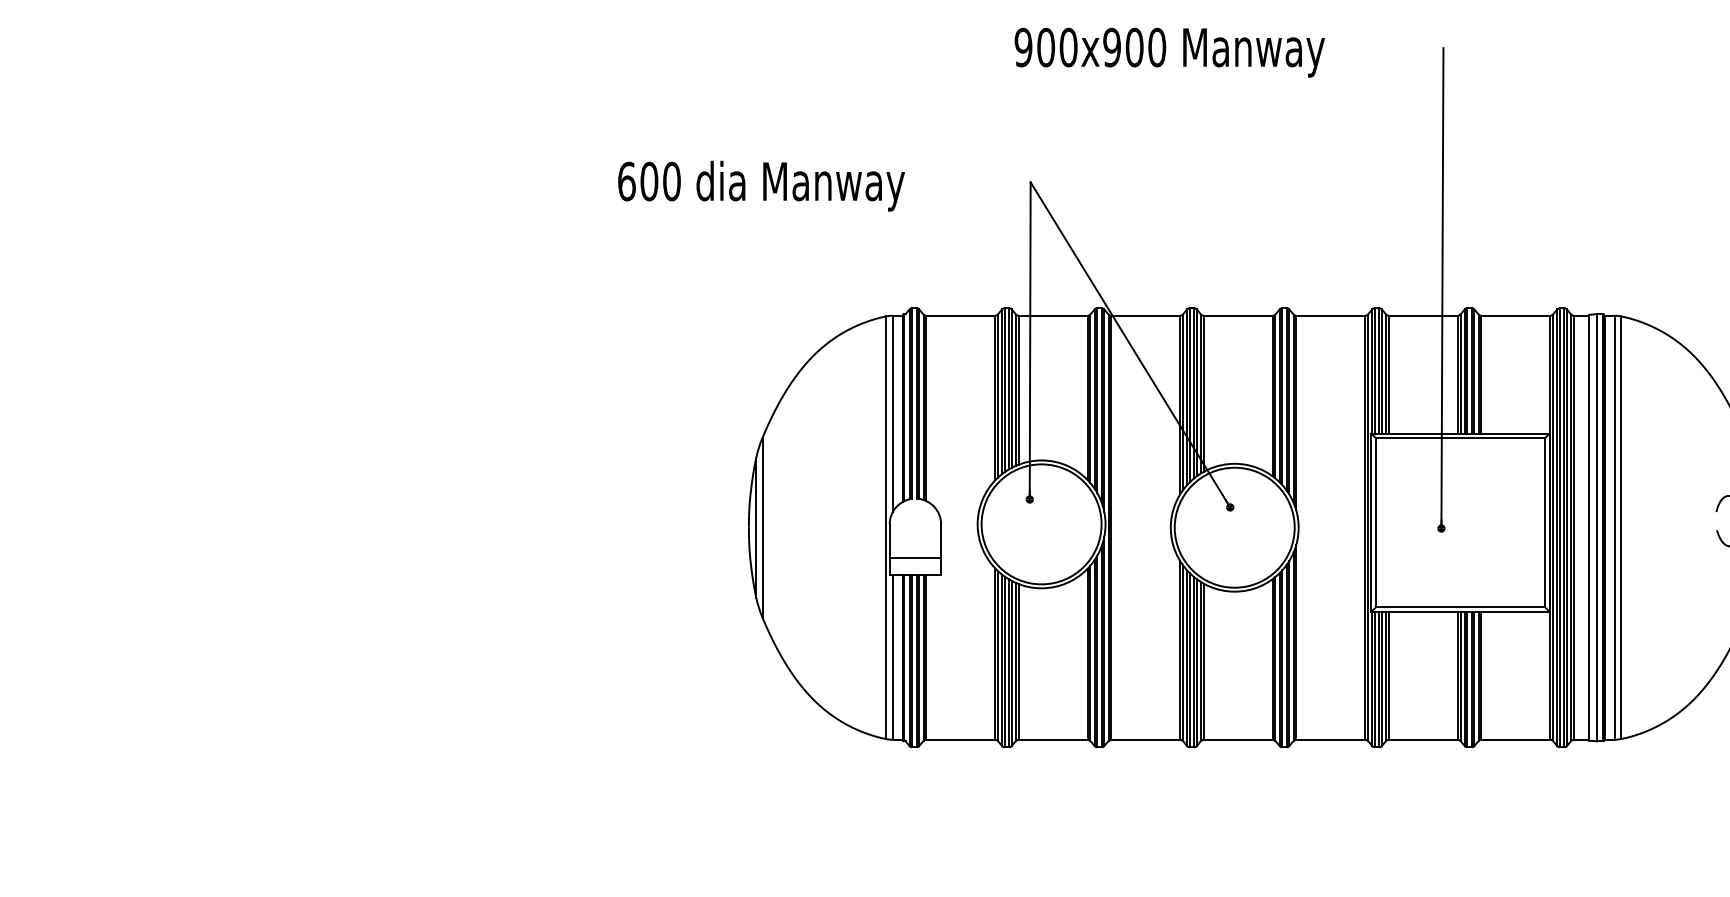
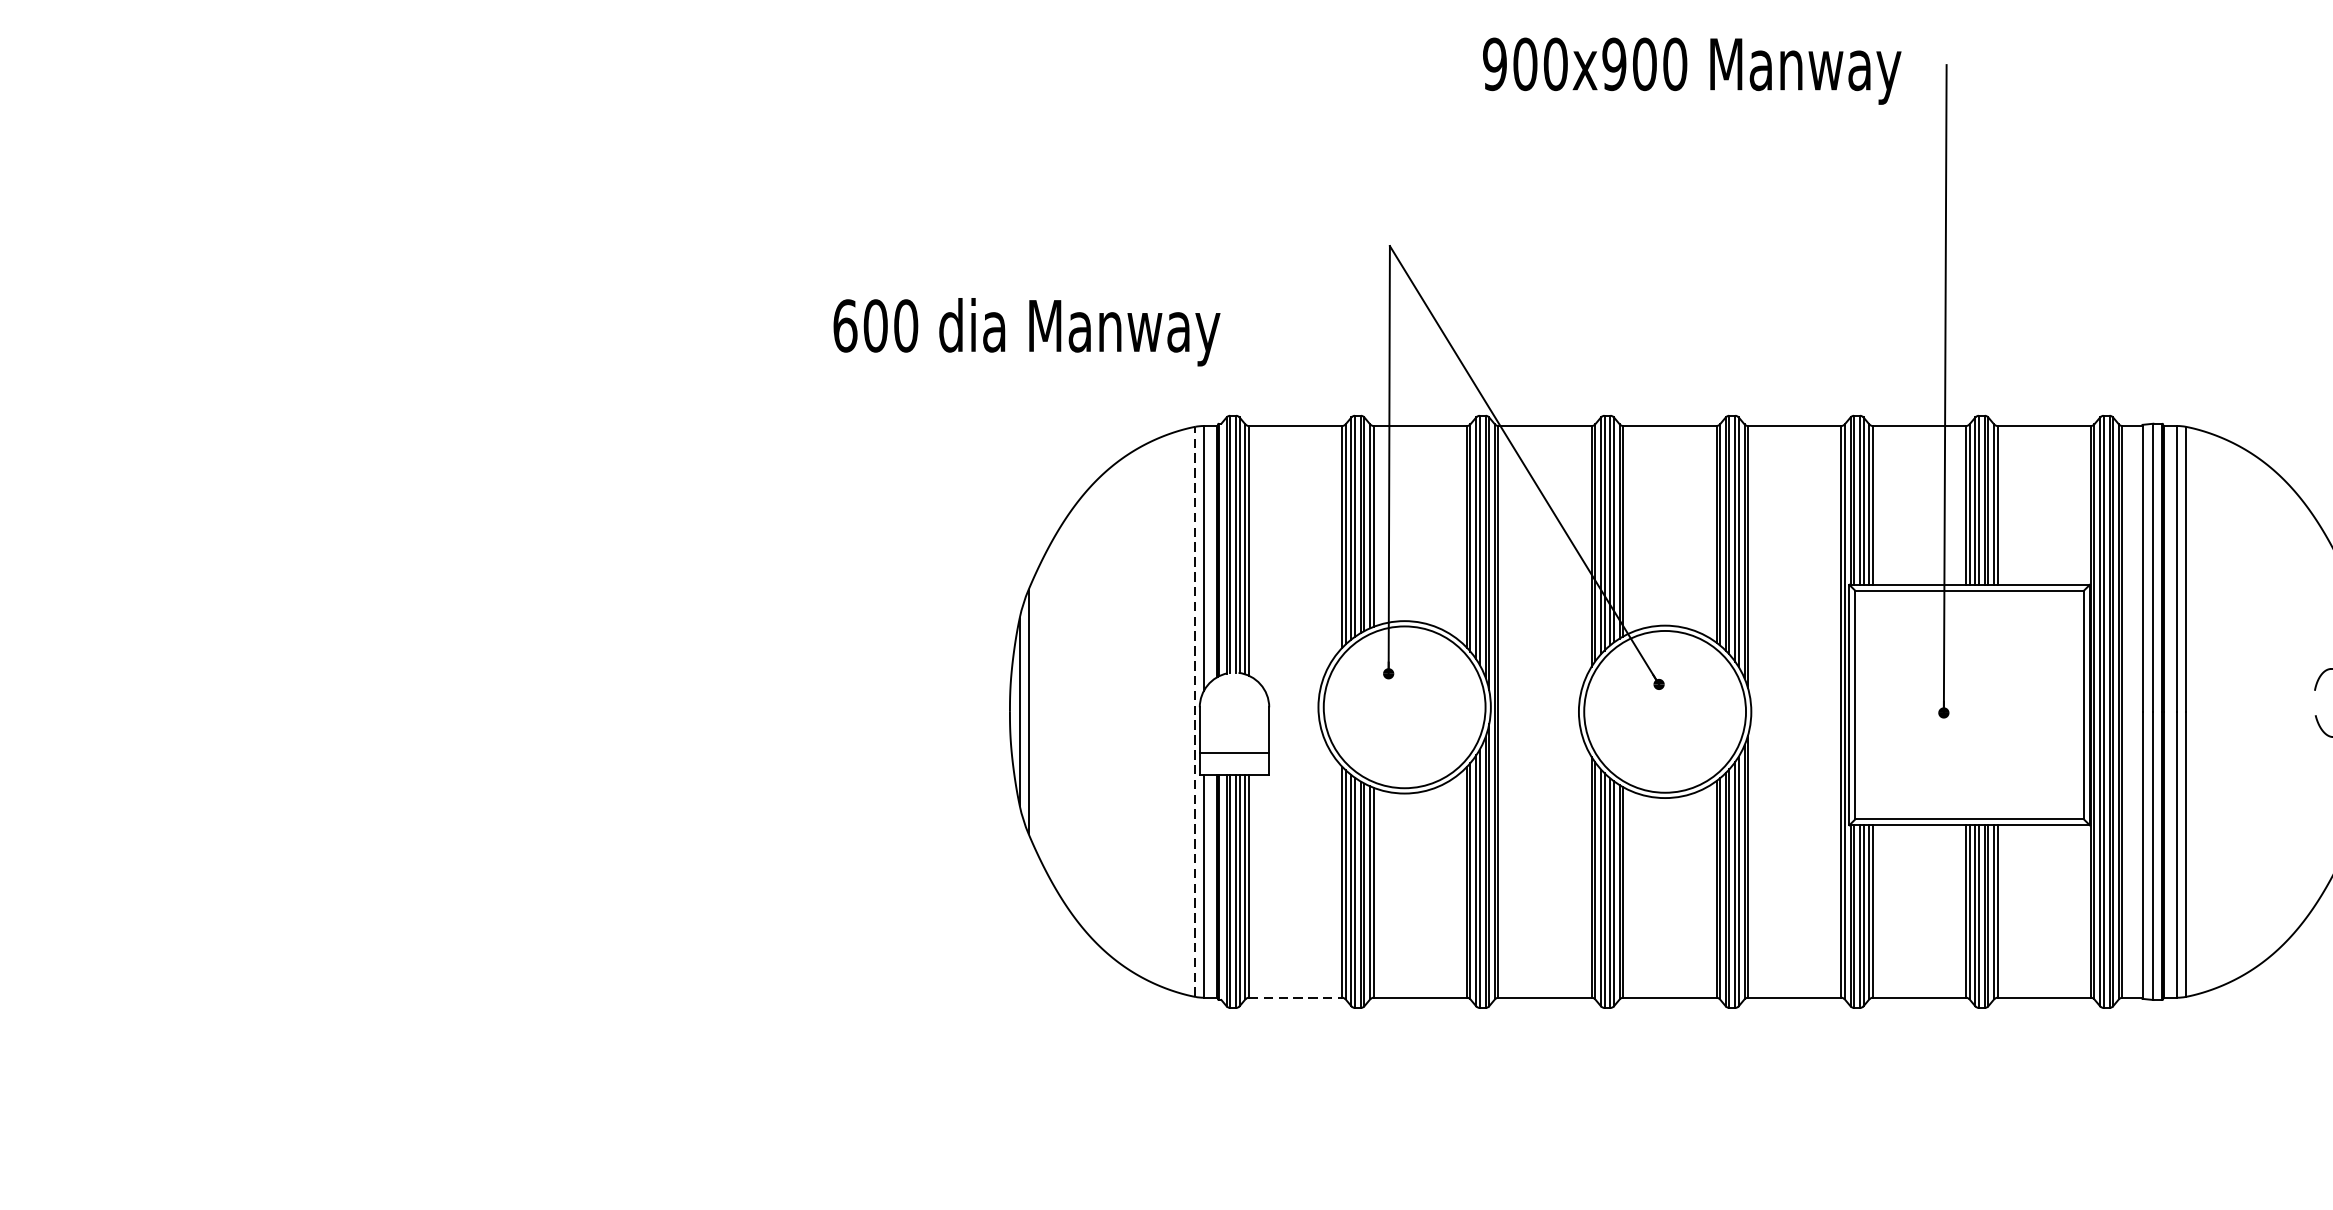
text: (1169, 52) -> (1691, 70), moved
text: (761, 185) -> (1026, 331), moved
line: (886, 527) -> (1195, 711), solid -> dashed
line: (960, 739) -> (1295, 997), solid -> dashed

